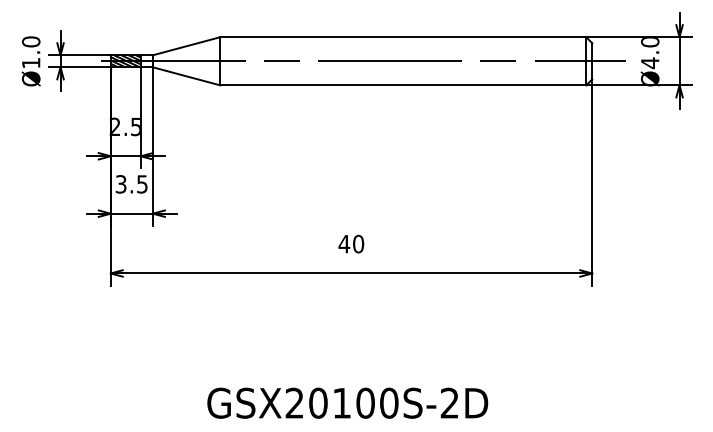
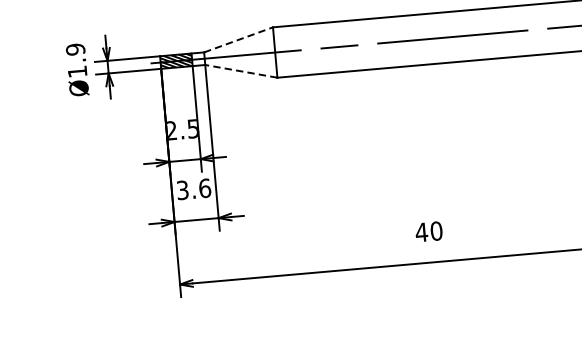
text: (31, 41) -> (75, 49), Ø1.0 -> Ø1.9
line: (186, 46) -> (238, 40), solid -> dashed
line: (186, 76) -> (241, 71), solid -> dashed
text: (142, 184) -> (205, 188), 3.5 -> 3.6

